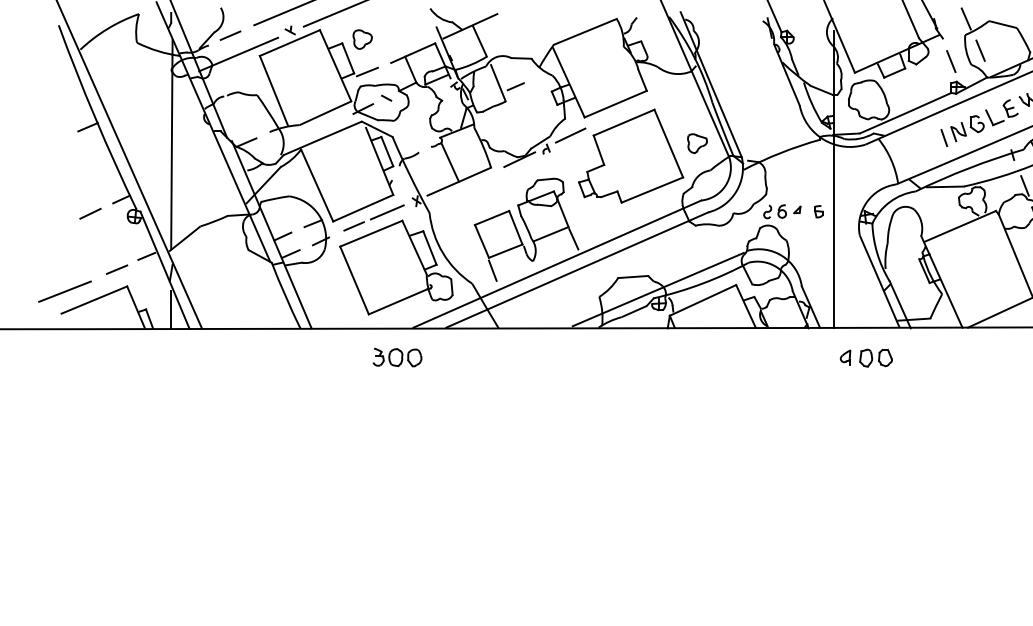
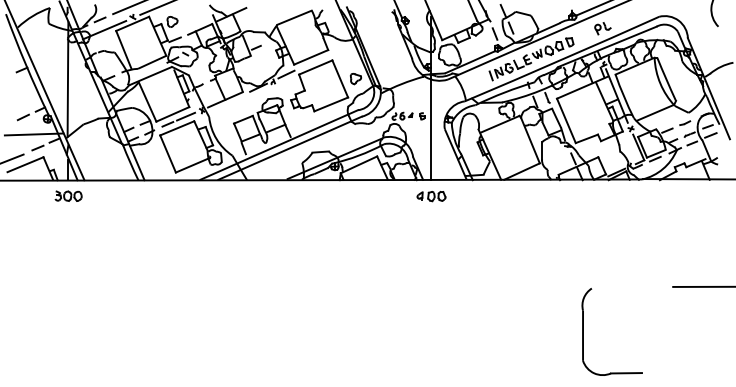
line: (108, 244) -> (33, 134), added
part: (397, 356) -> (68, 195), moved
part: (866, 358) -> (431, 196), moved

